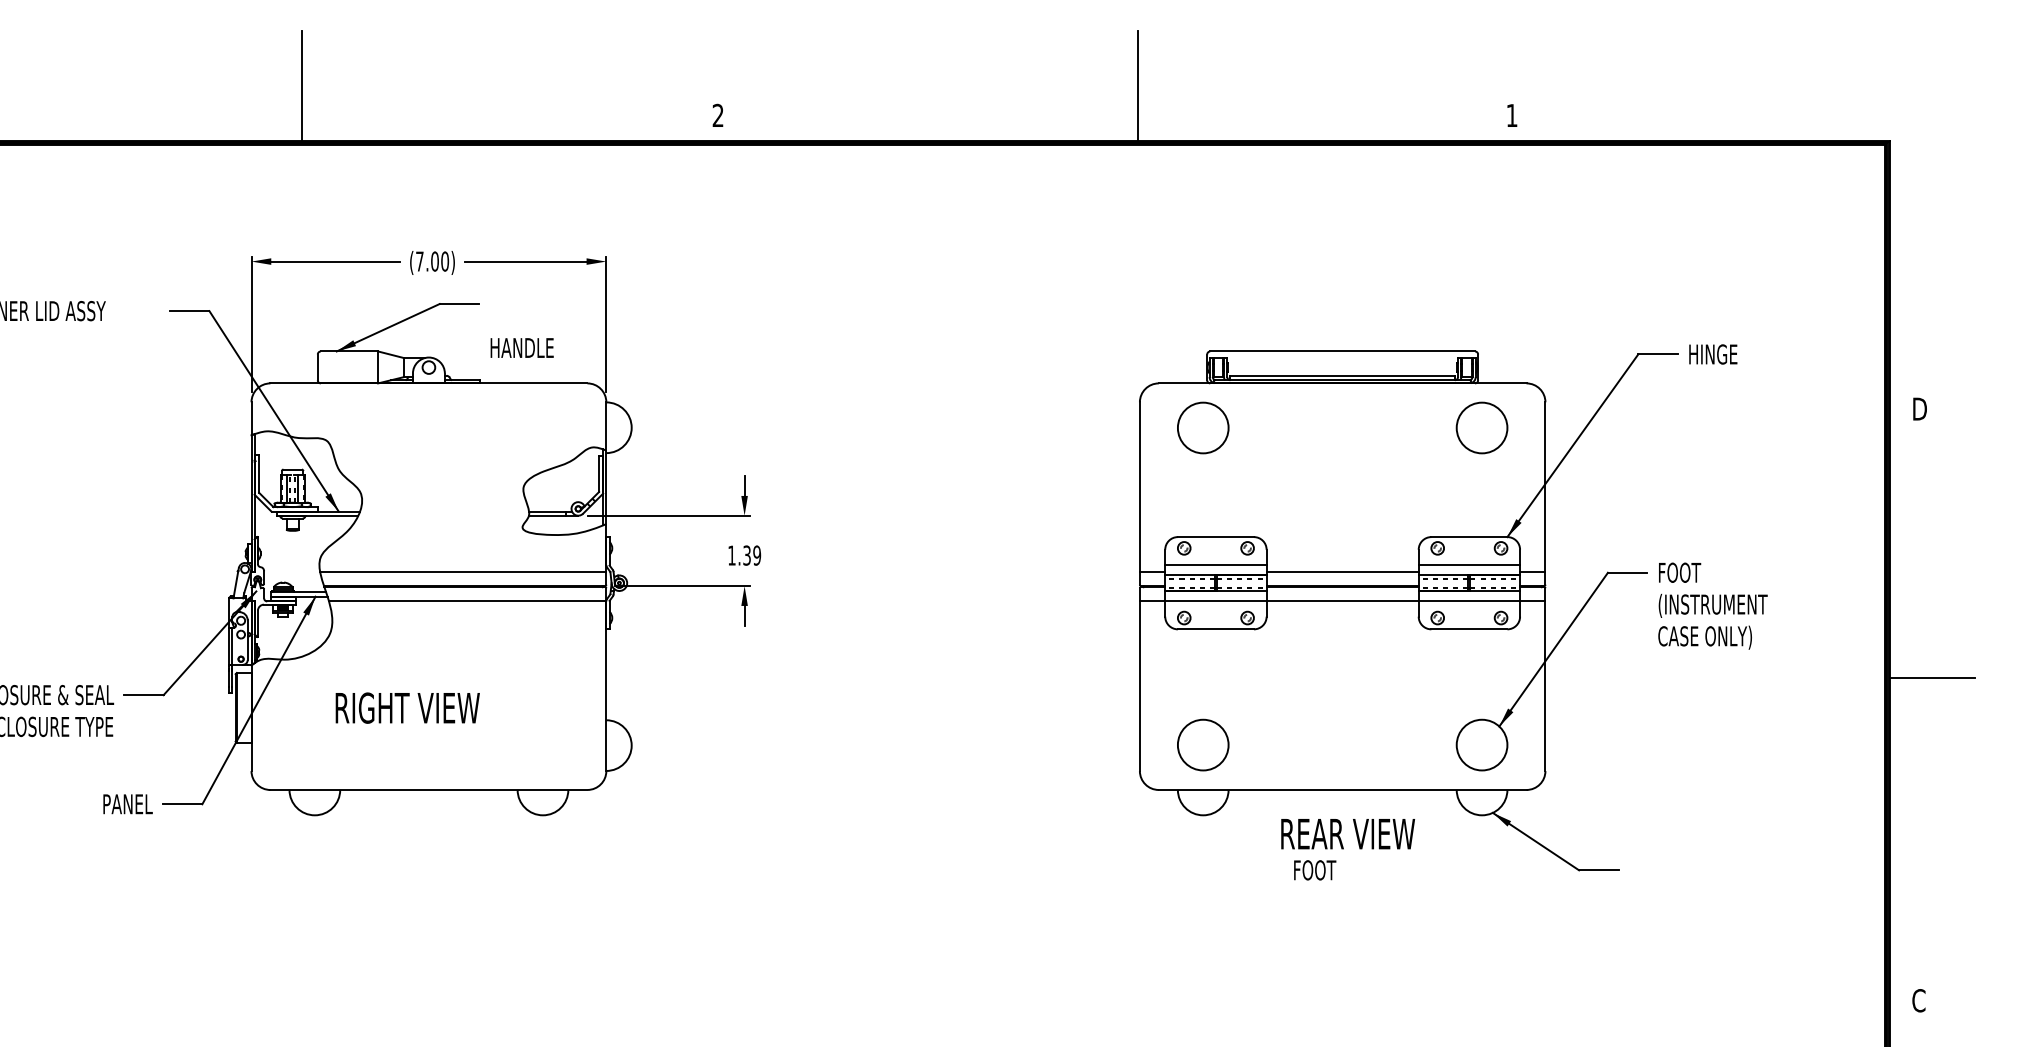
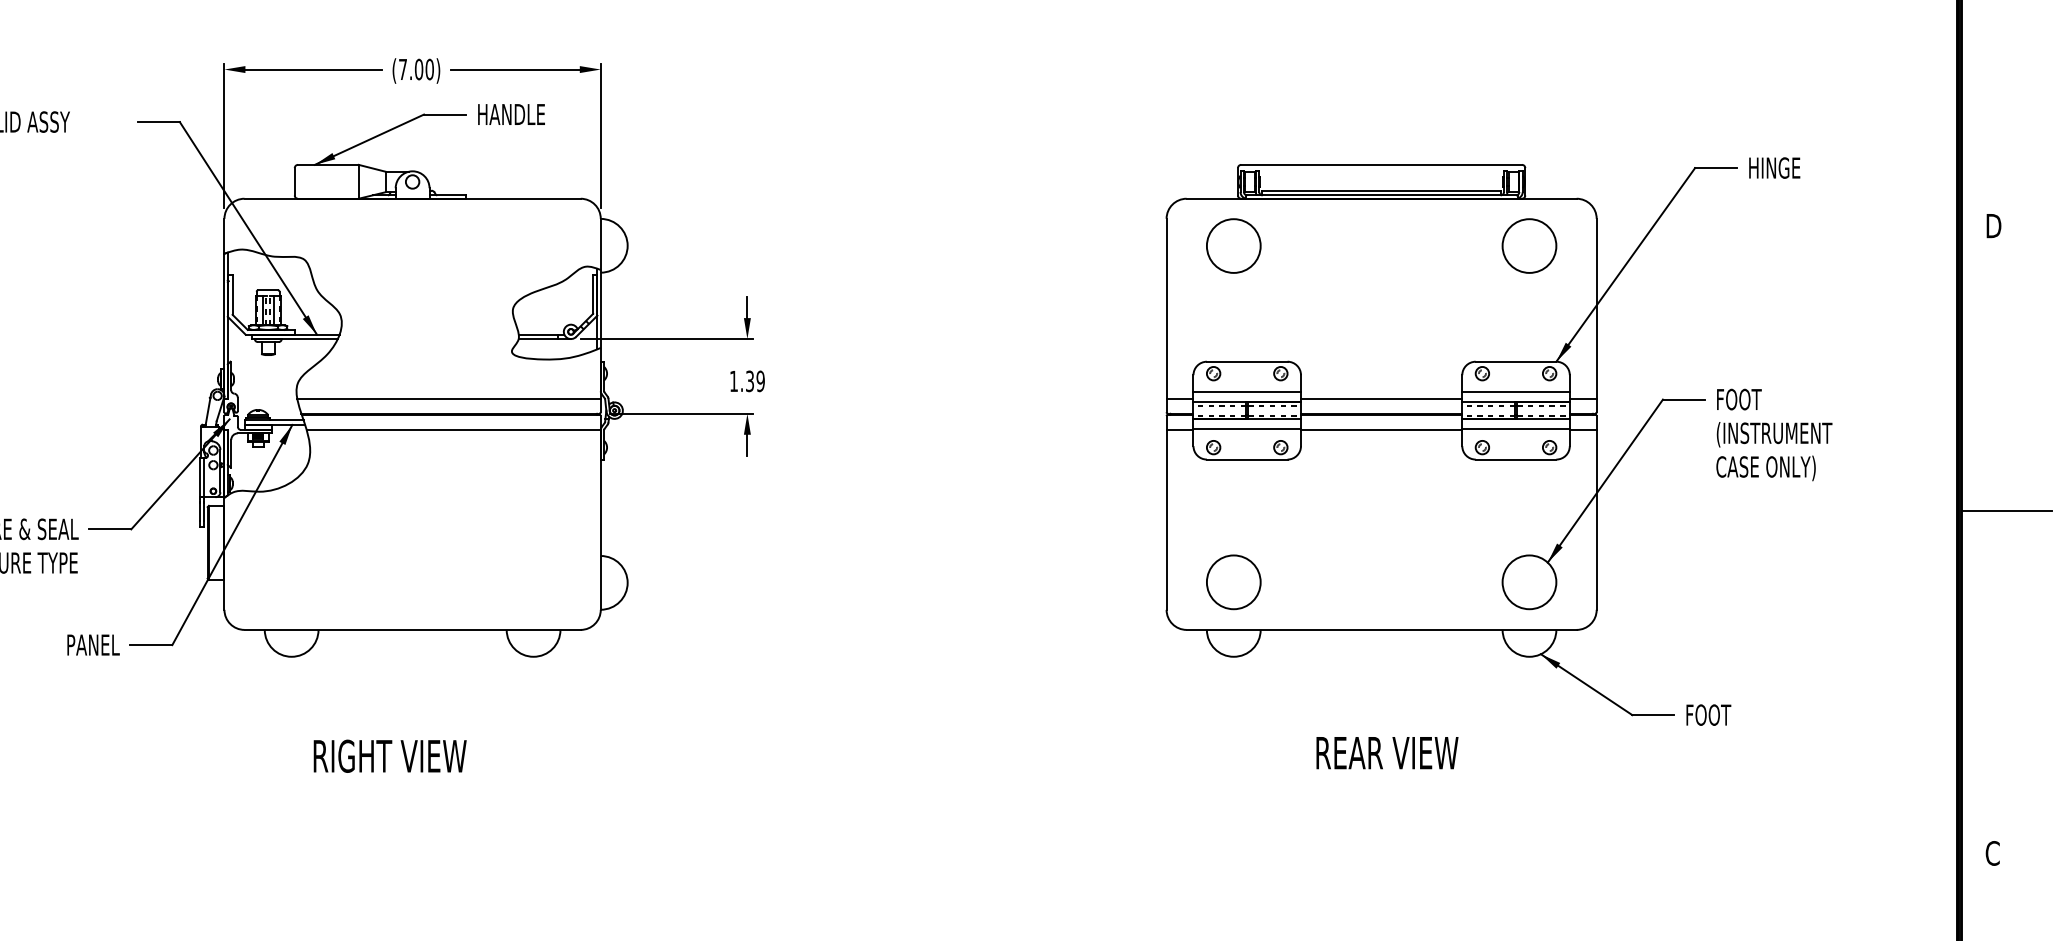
text: (521, 347) -> (510, 114), moved
text: (407, 707) -> (389, 755), moved
text: (1348, 834) -> (1387, 753), moved
text: (1315, 870) -> (1709, 715), moved

